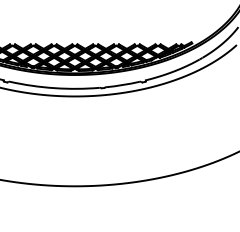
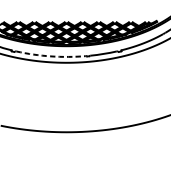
arc: (54, 88) -> (50, 56), solid -> dashed

